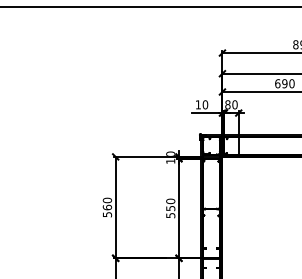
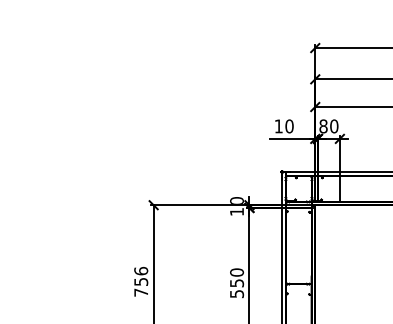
text: (107, 207) -> (141, 281), 560 -> 756

